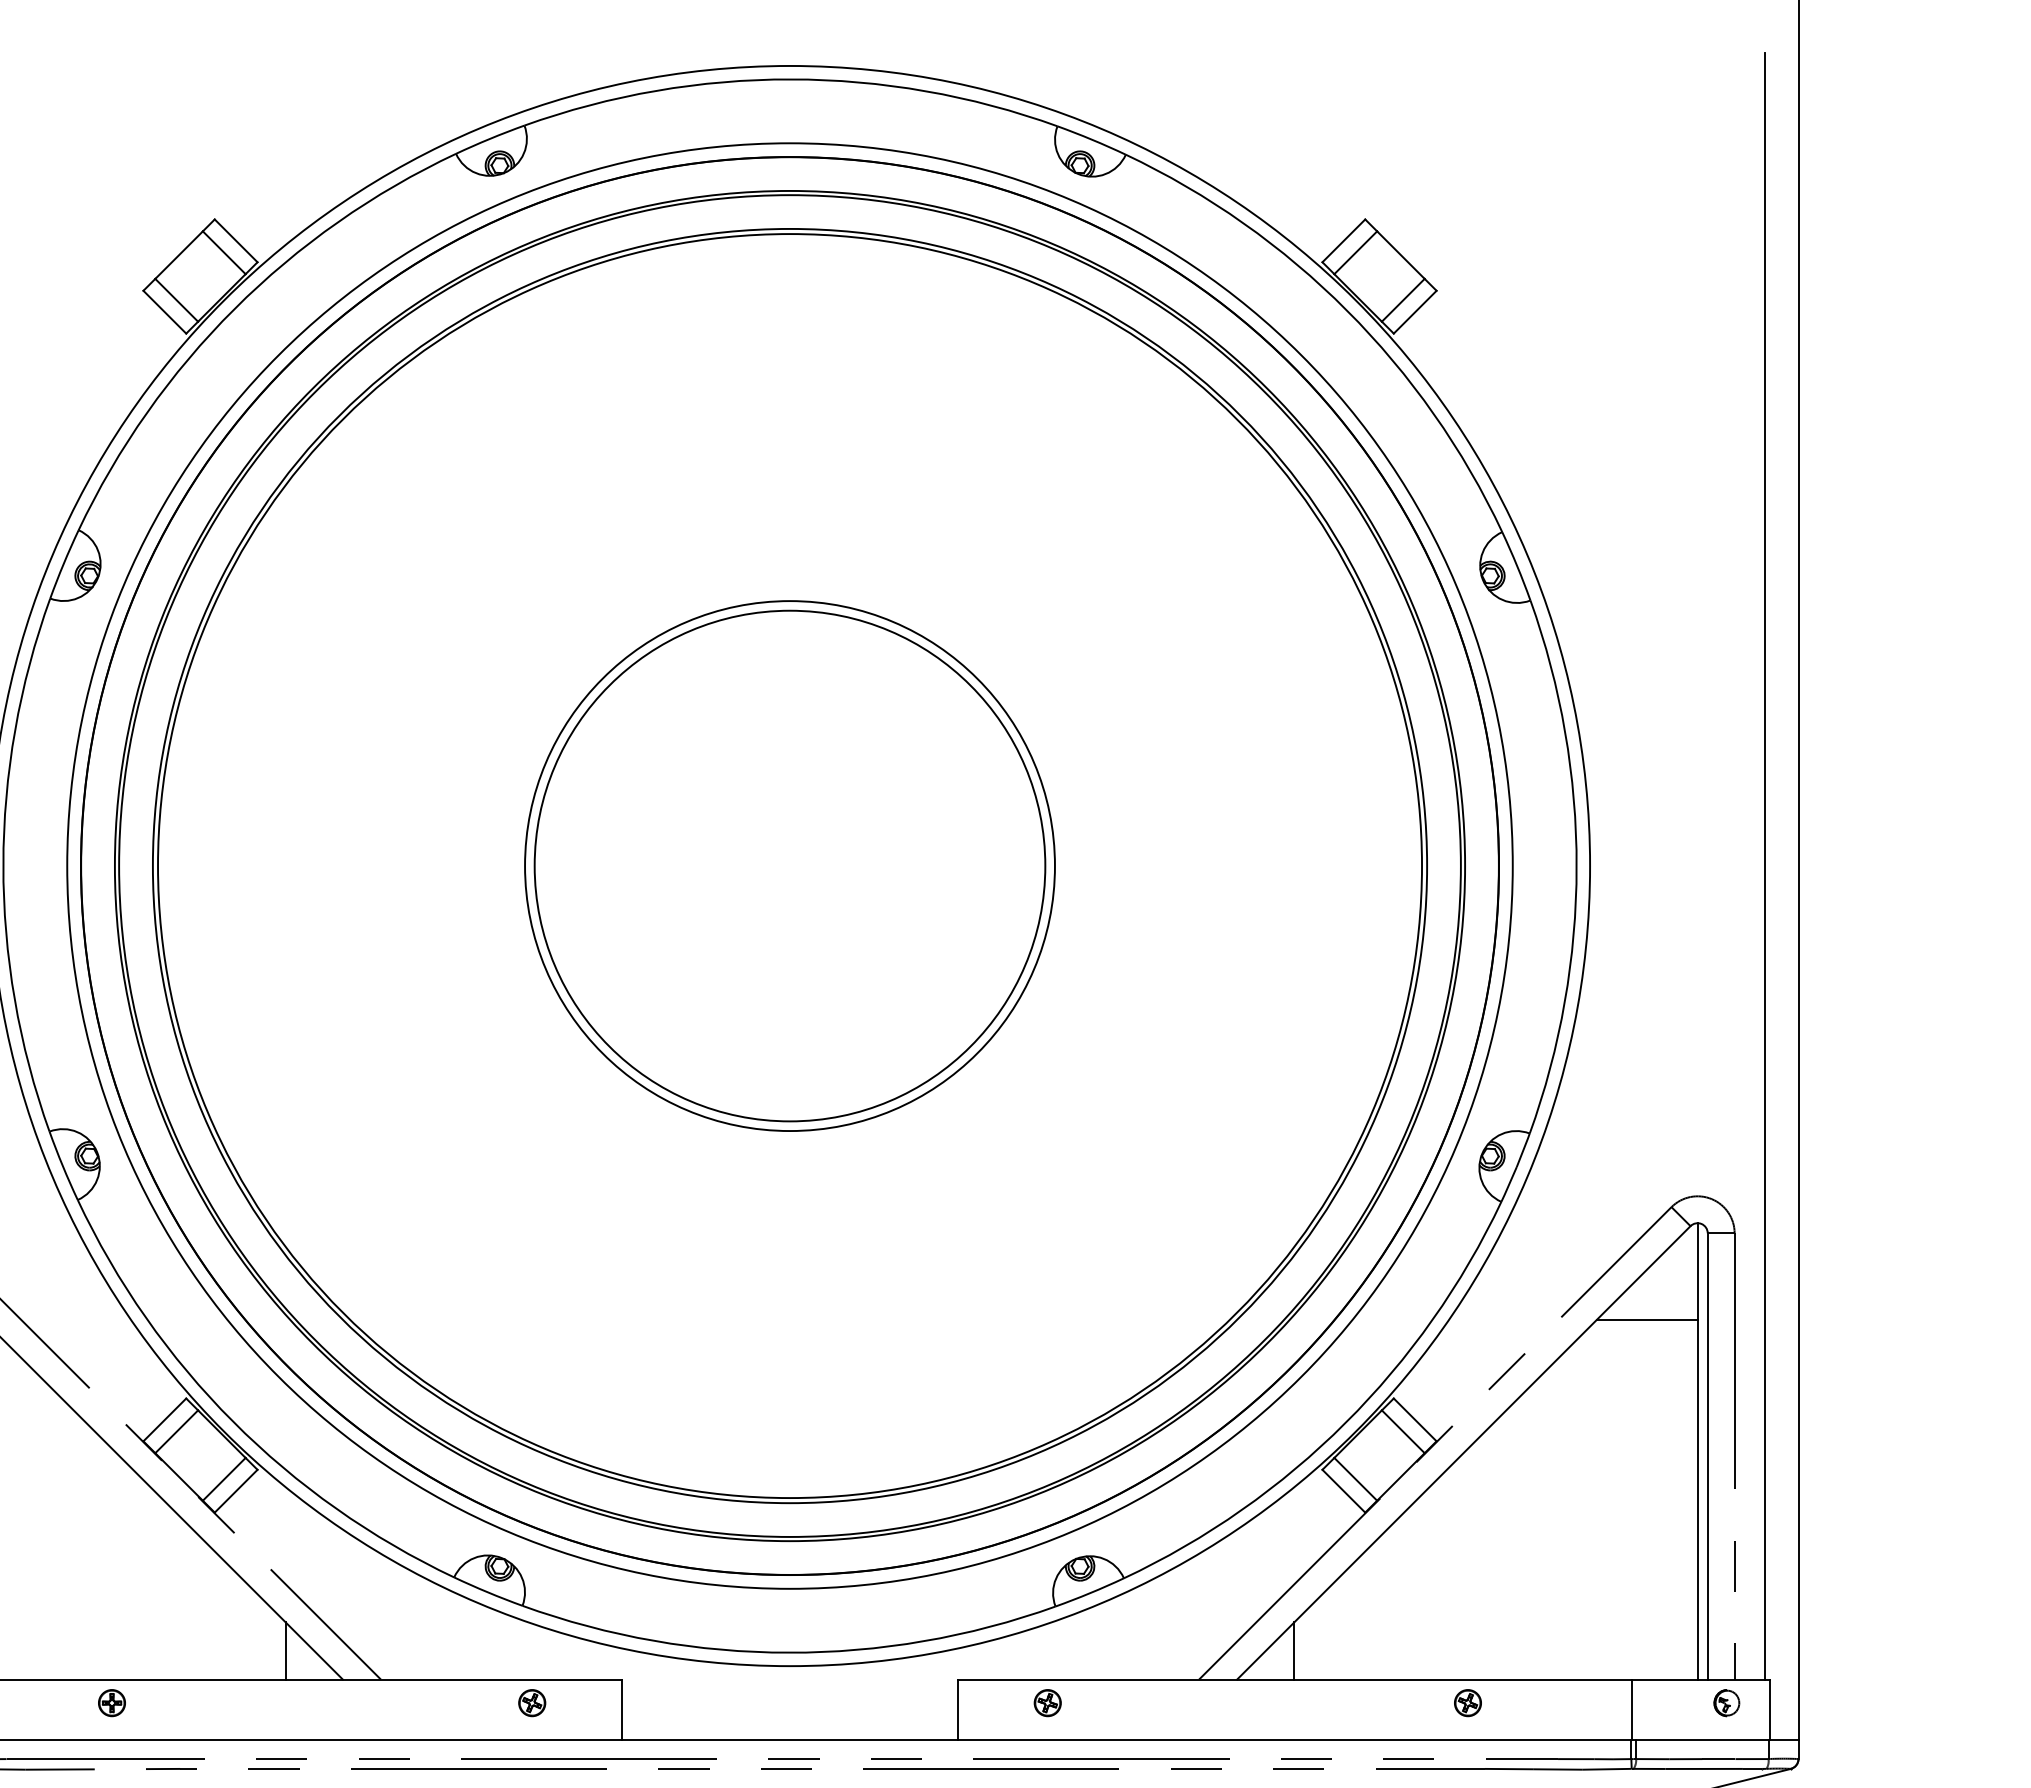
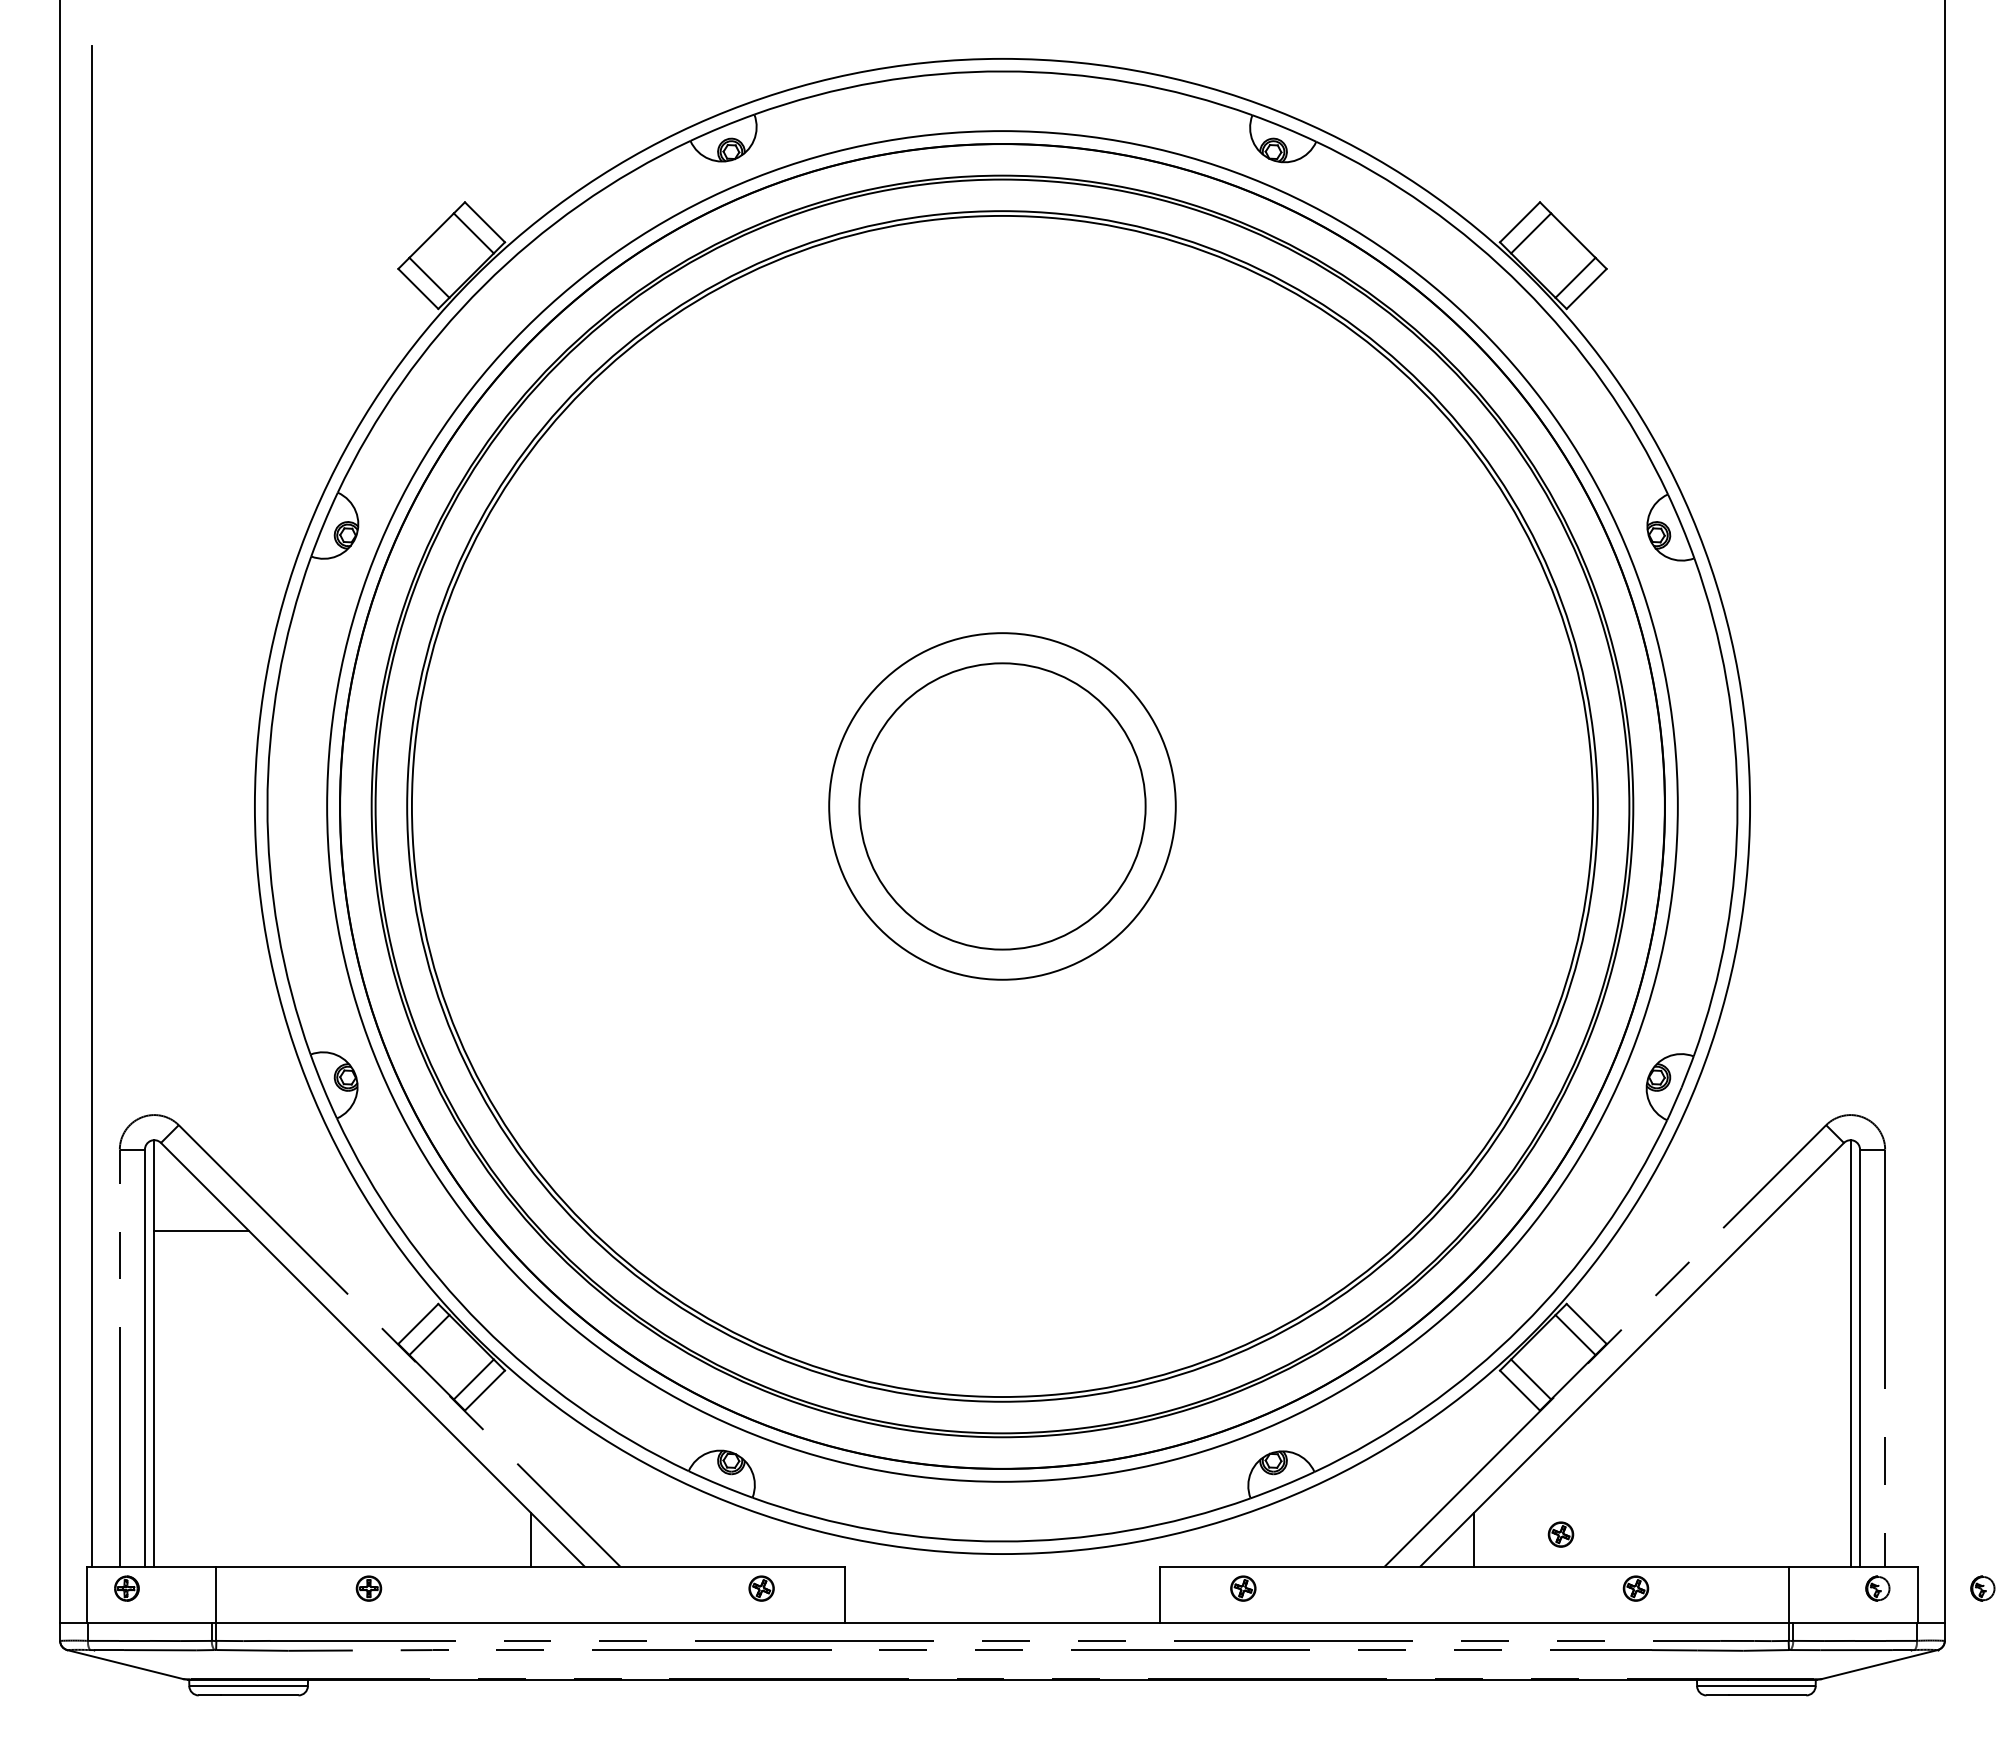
circle: (790, 866) -> (1002, 806), size x0.6
circle: (790, 866) -> (1002, 806), size x0.7
line: (1764, 866) -> (1913, 806), removed
line: (1647, 1319) -> (1803, 1230), removed
part: (1387, 1645) -> (1560, 1534), added
part: (1838, 1702) -> (1982, 1588), added

